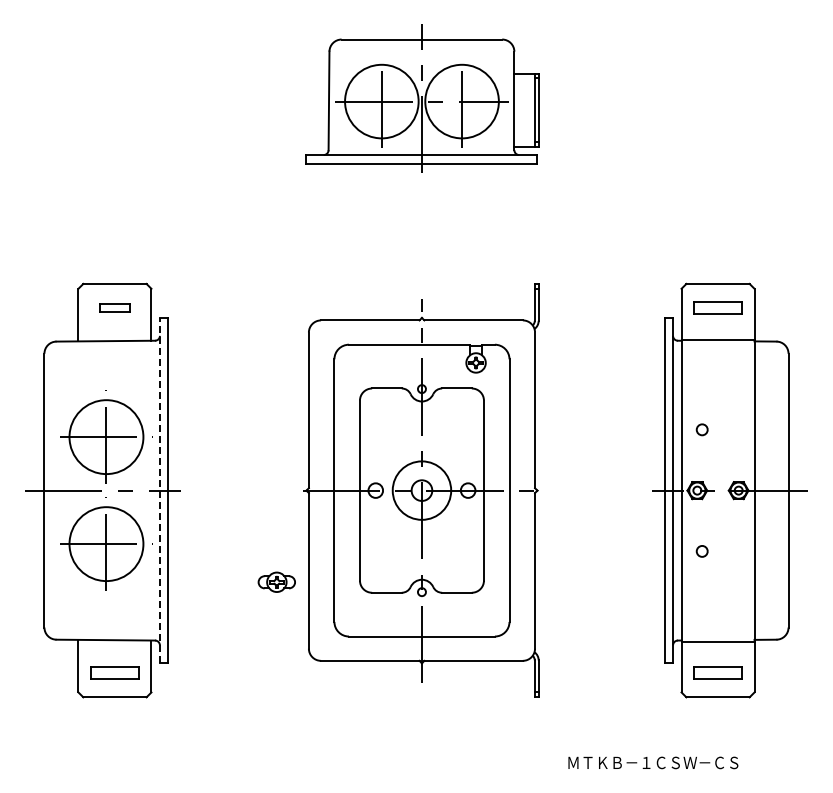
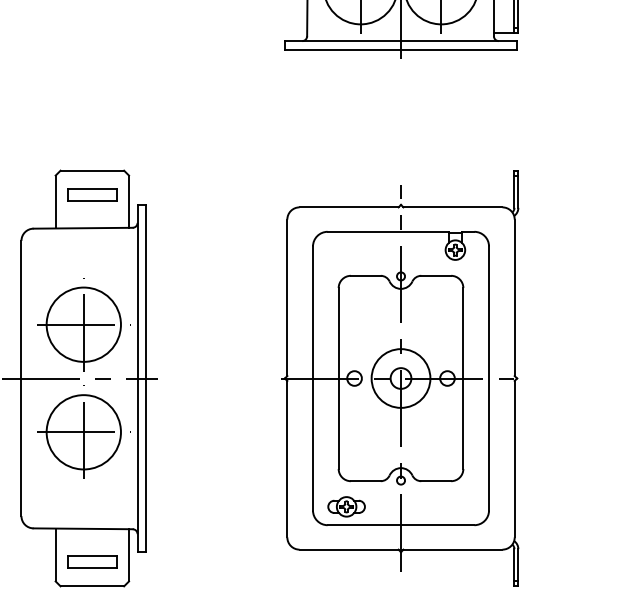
part: (114, 307) -> (91, 194), size x1.67
line: (159, 490) -> (137, 378), dashed -> solid
part: (276, 581) -> (346, 506), moved

